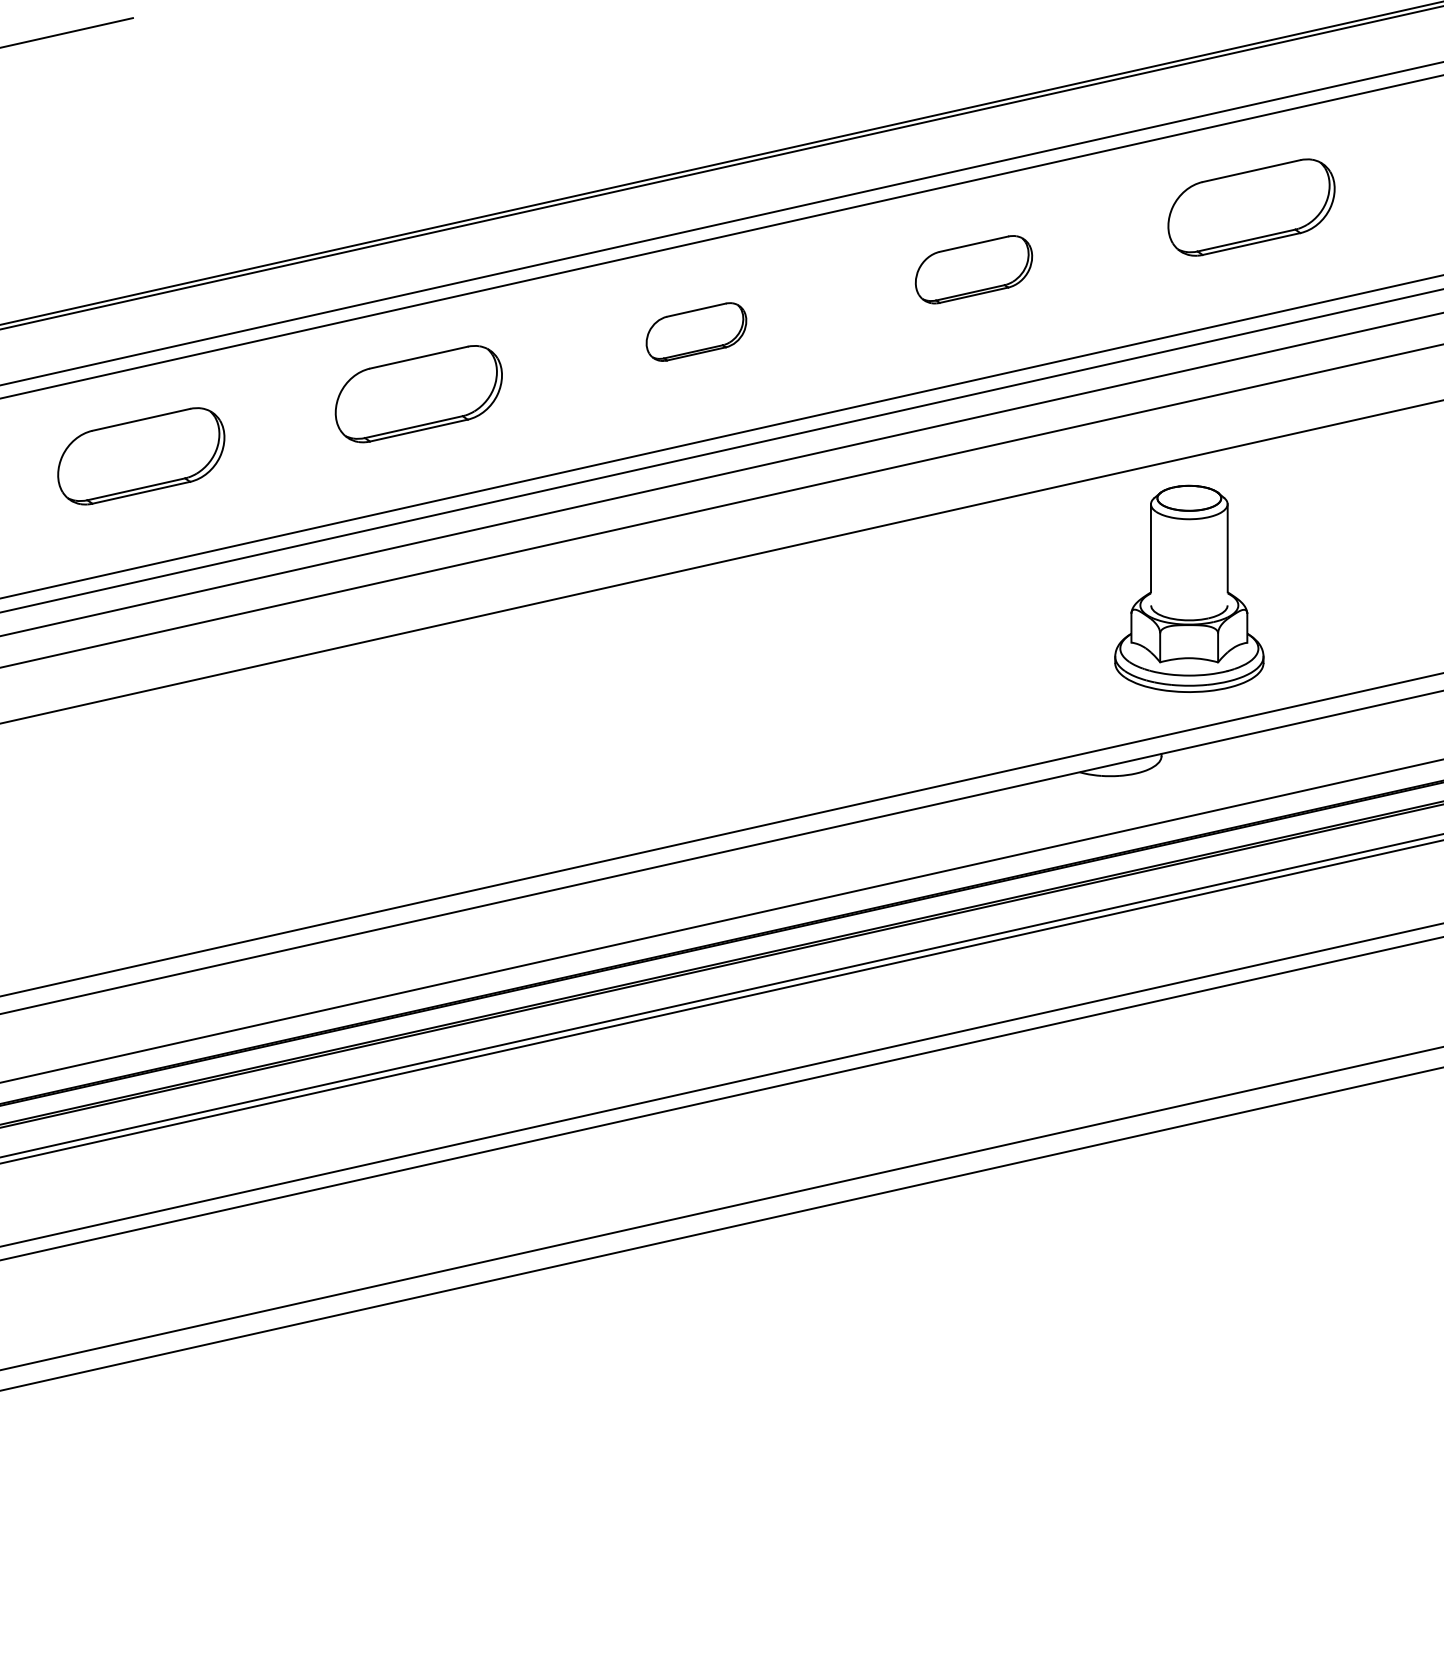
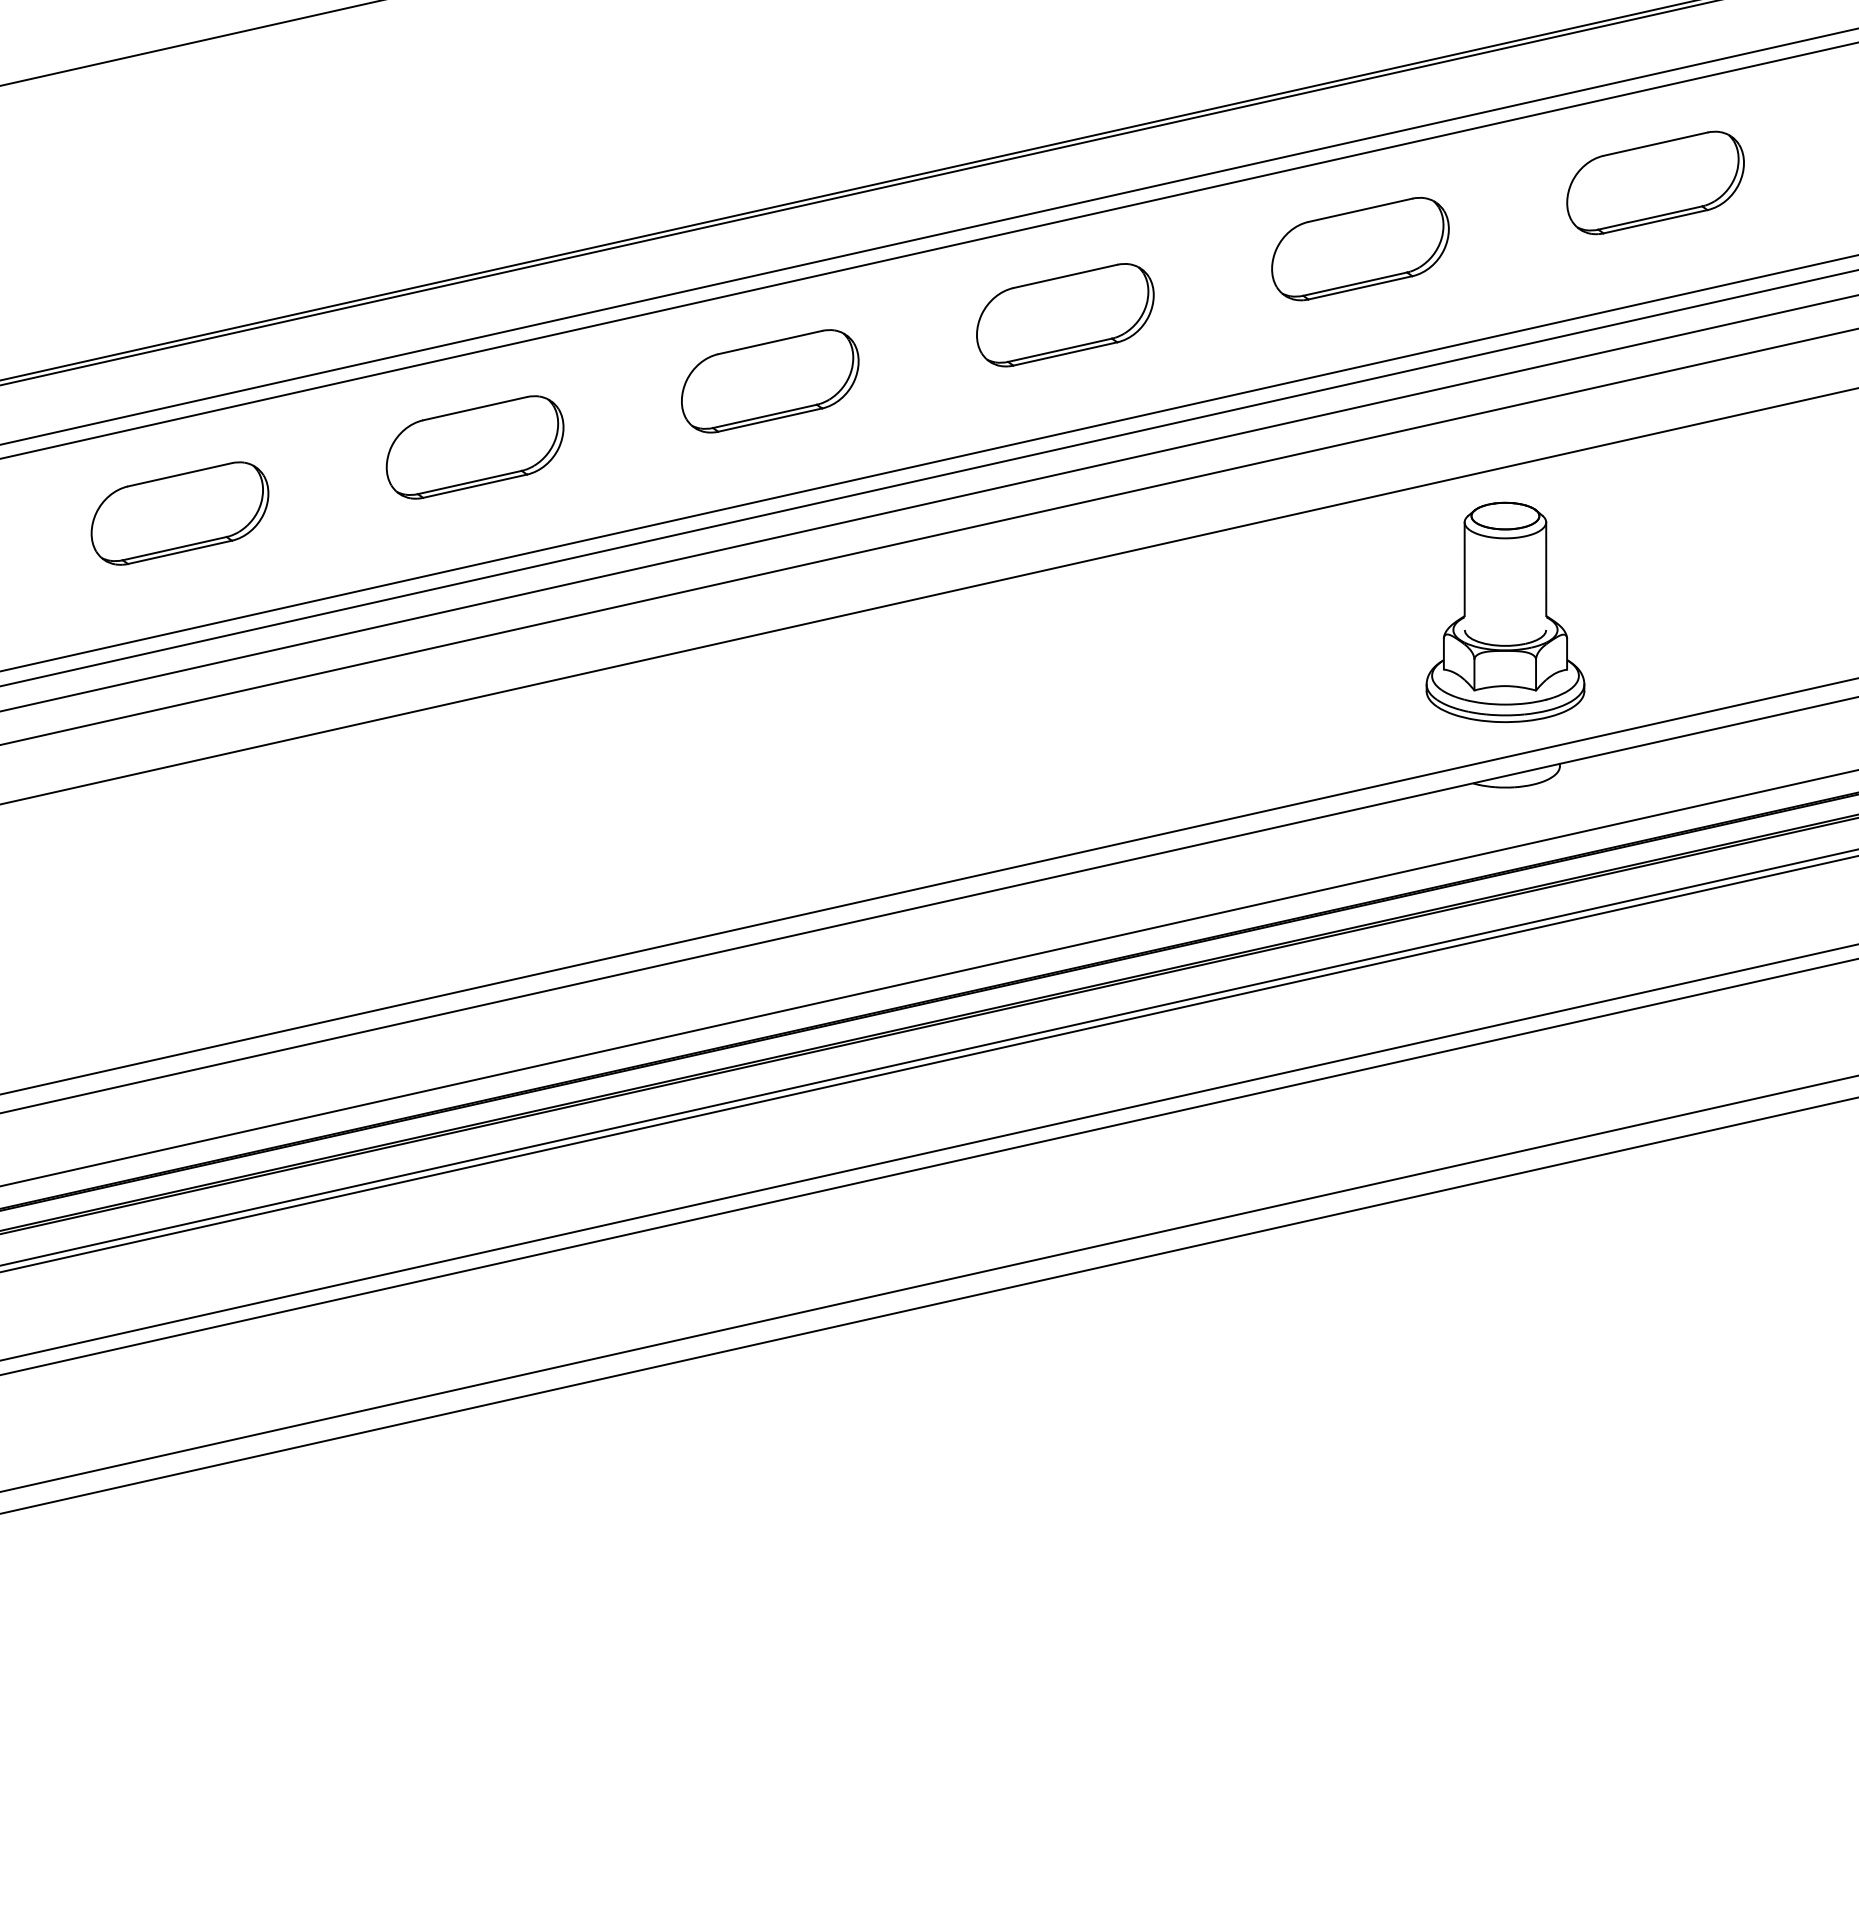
part: (974, 269) -> (1360, 248), size x1.43
part: (696, 332) -> (1065, 315), size x1.67
part: (1189, 588) -> (1505, 612), moved

